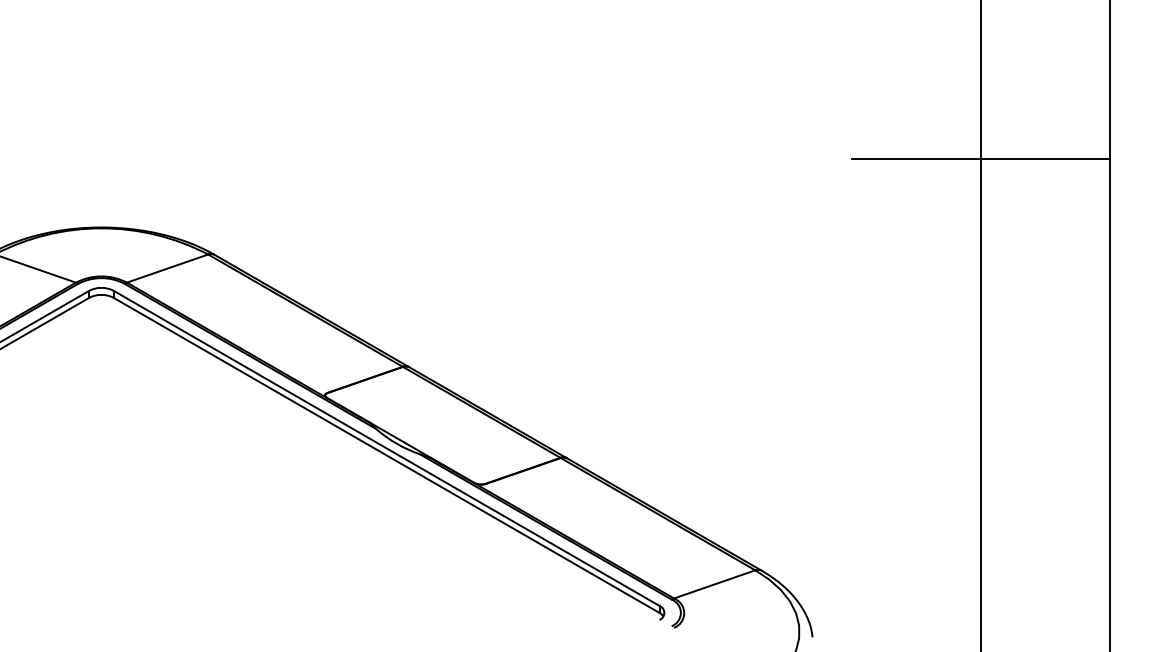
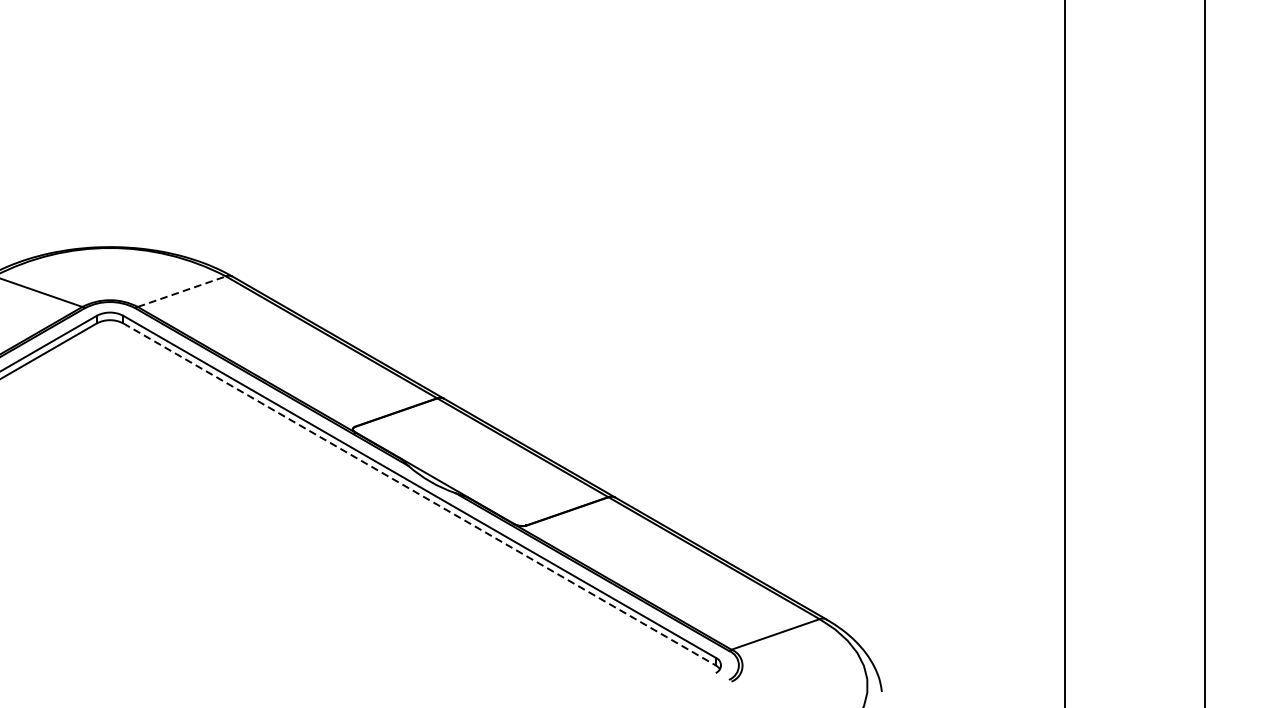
line: (981, 159) -> (1065, 173), removed
line: (168, 268) -> (182, 291), solid -> dashed
line: (387, 455) -> (420, 494), solid -> dashed

